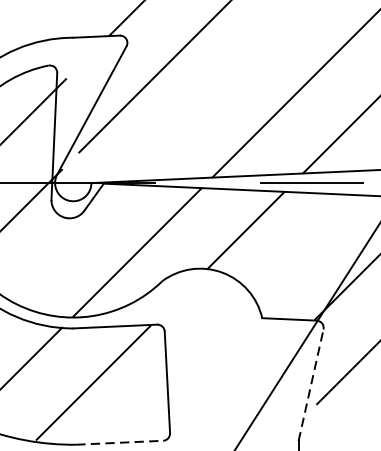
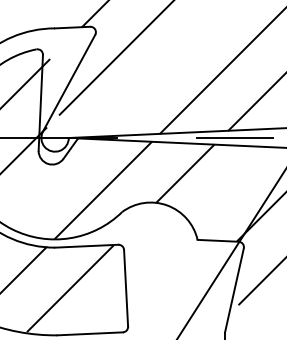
line: (311, 385) -> (234, 290), dashed -> solid
line: (120, 442) -> (90, 333), dashed -> solid

